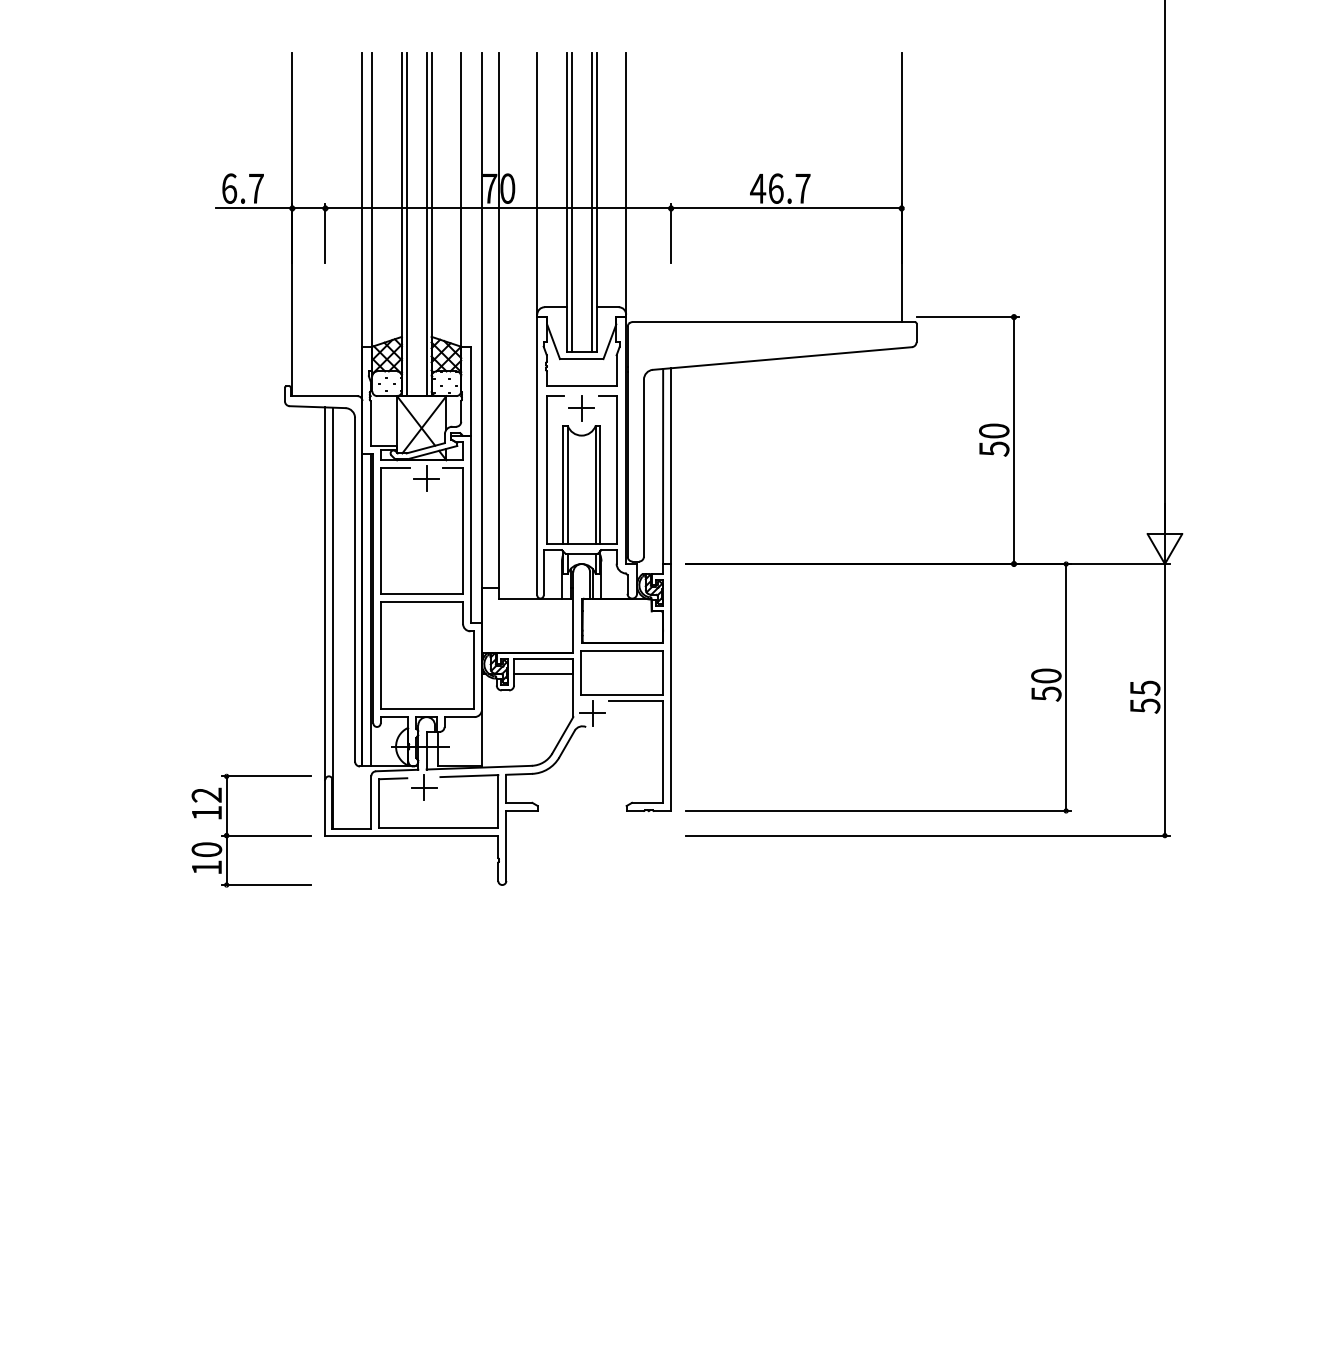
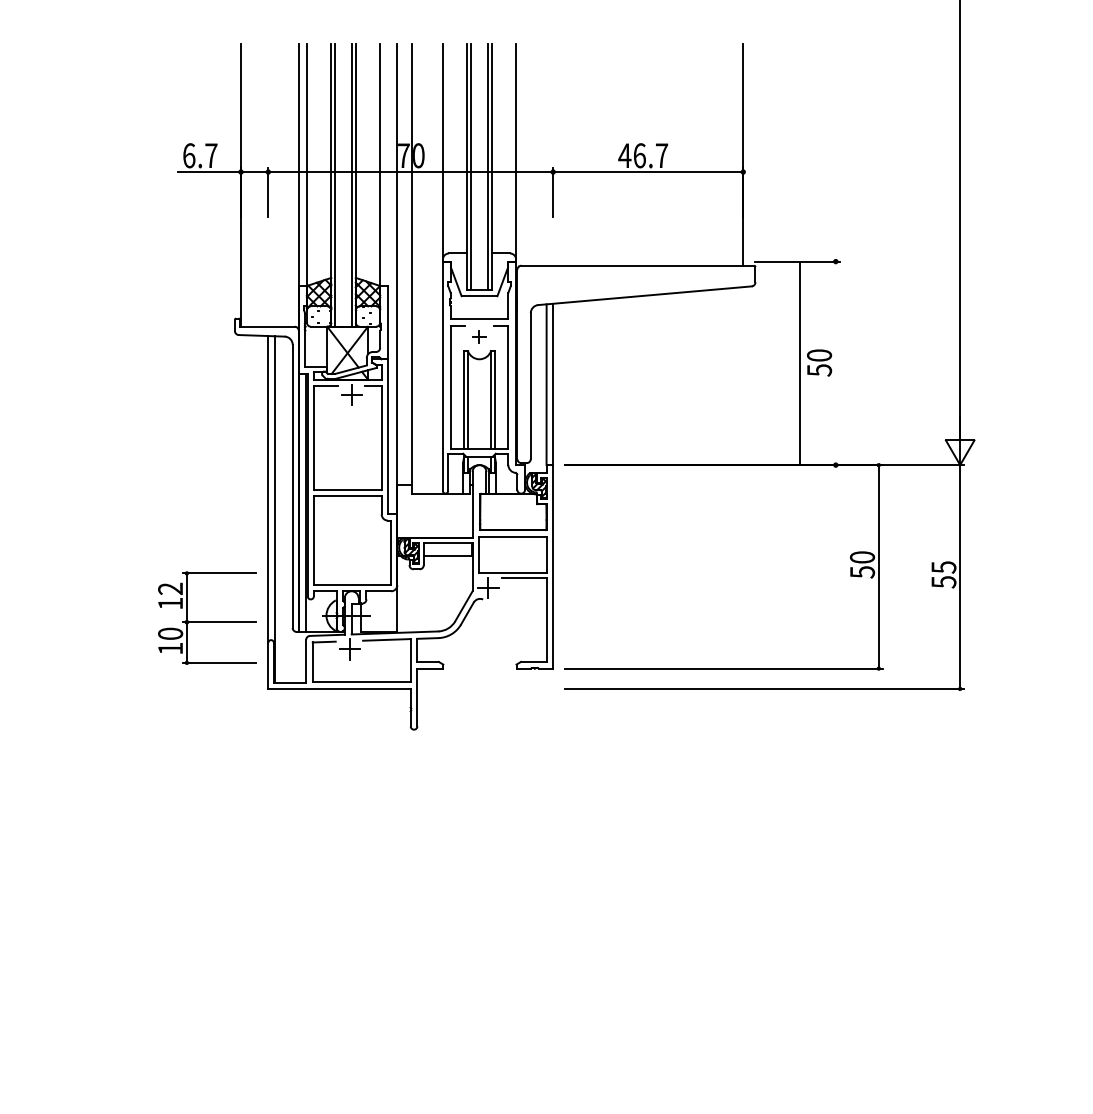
part: (581, 408) -> (479, 336), size x0.6
line: (1014, 440) -> (800, 363), moved
part: (251, 830) -> (207, 617), moved

